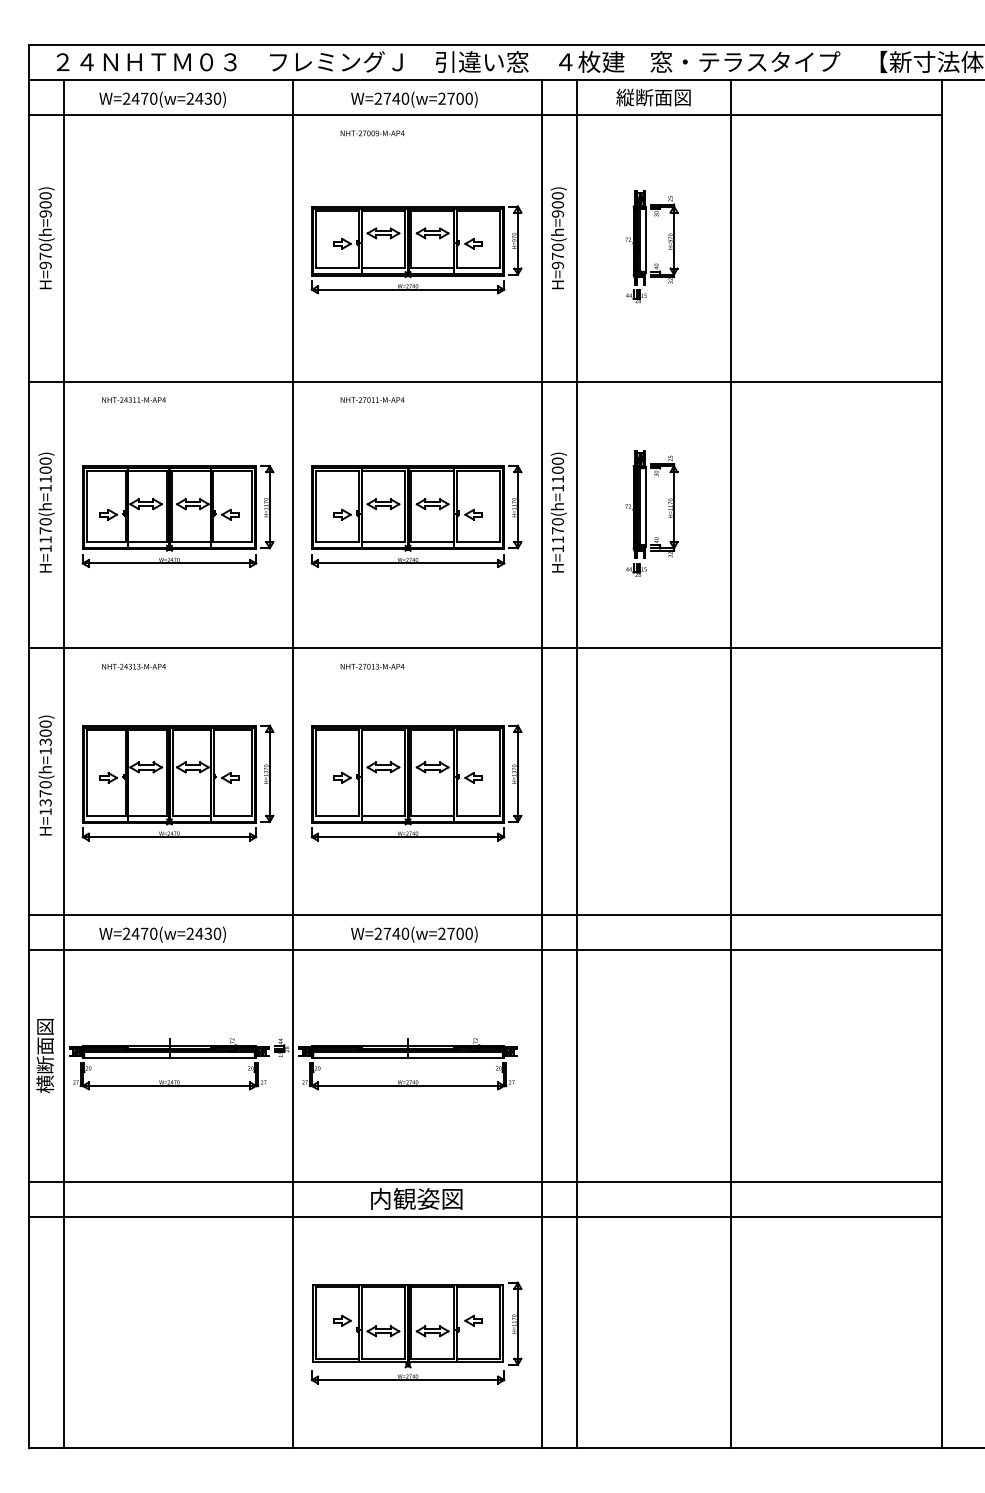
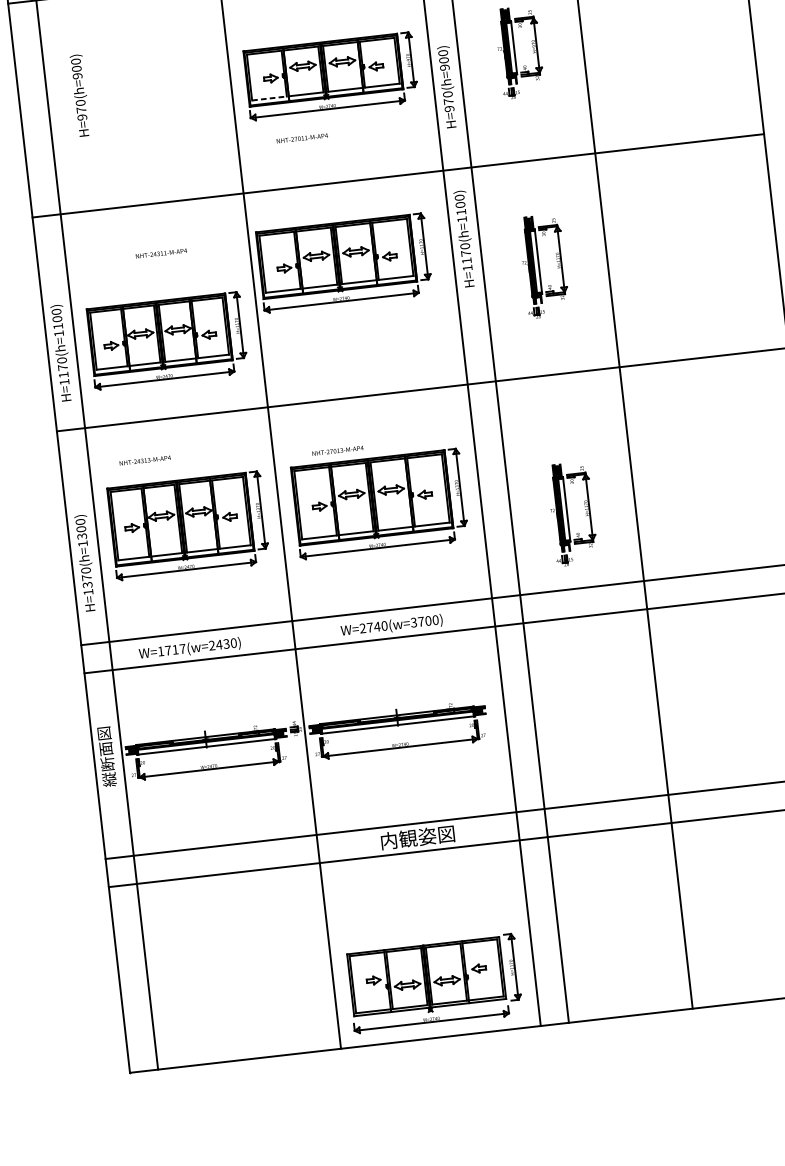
text: (46, 238) -> (80, 95), moved
text: (558, 238) -> (447, 87), moved
line: (337, 268) -> (269, 98), solid -> dashed
text: (133, 399) -> (161, 253), moved
text: (372, 399) -> (302, 137), moved
text: (46, 512) -> (61, 352), moved
text: (558, 512) -> (464, 238), moved
part: (177, 516) -> (166, 341), moved
part: (416, 516) -> (344, 263), moved
text: (133, 666) -> (144, 460), moved
text: (372, 666) -> (337, 450), moved
text: (46, 775) -> (85, 563), moved
part: (651, 822) -> (571, 514), added
text: (140, 933) -> (172, 649), W=2470(w=2430) -> W=1717(w=2430)
text: (441, 933) -> (413, 622), W=2740(w=2700) -> W=2740(w=3700)
text: (44, 1084) -> (108, 779), 横断面図 -> 縦断面図
part: (416, 1332) -> (434, 983), moved

